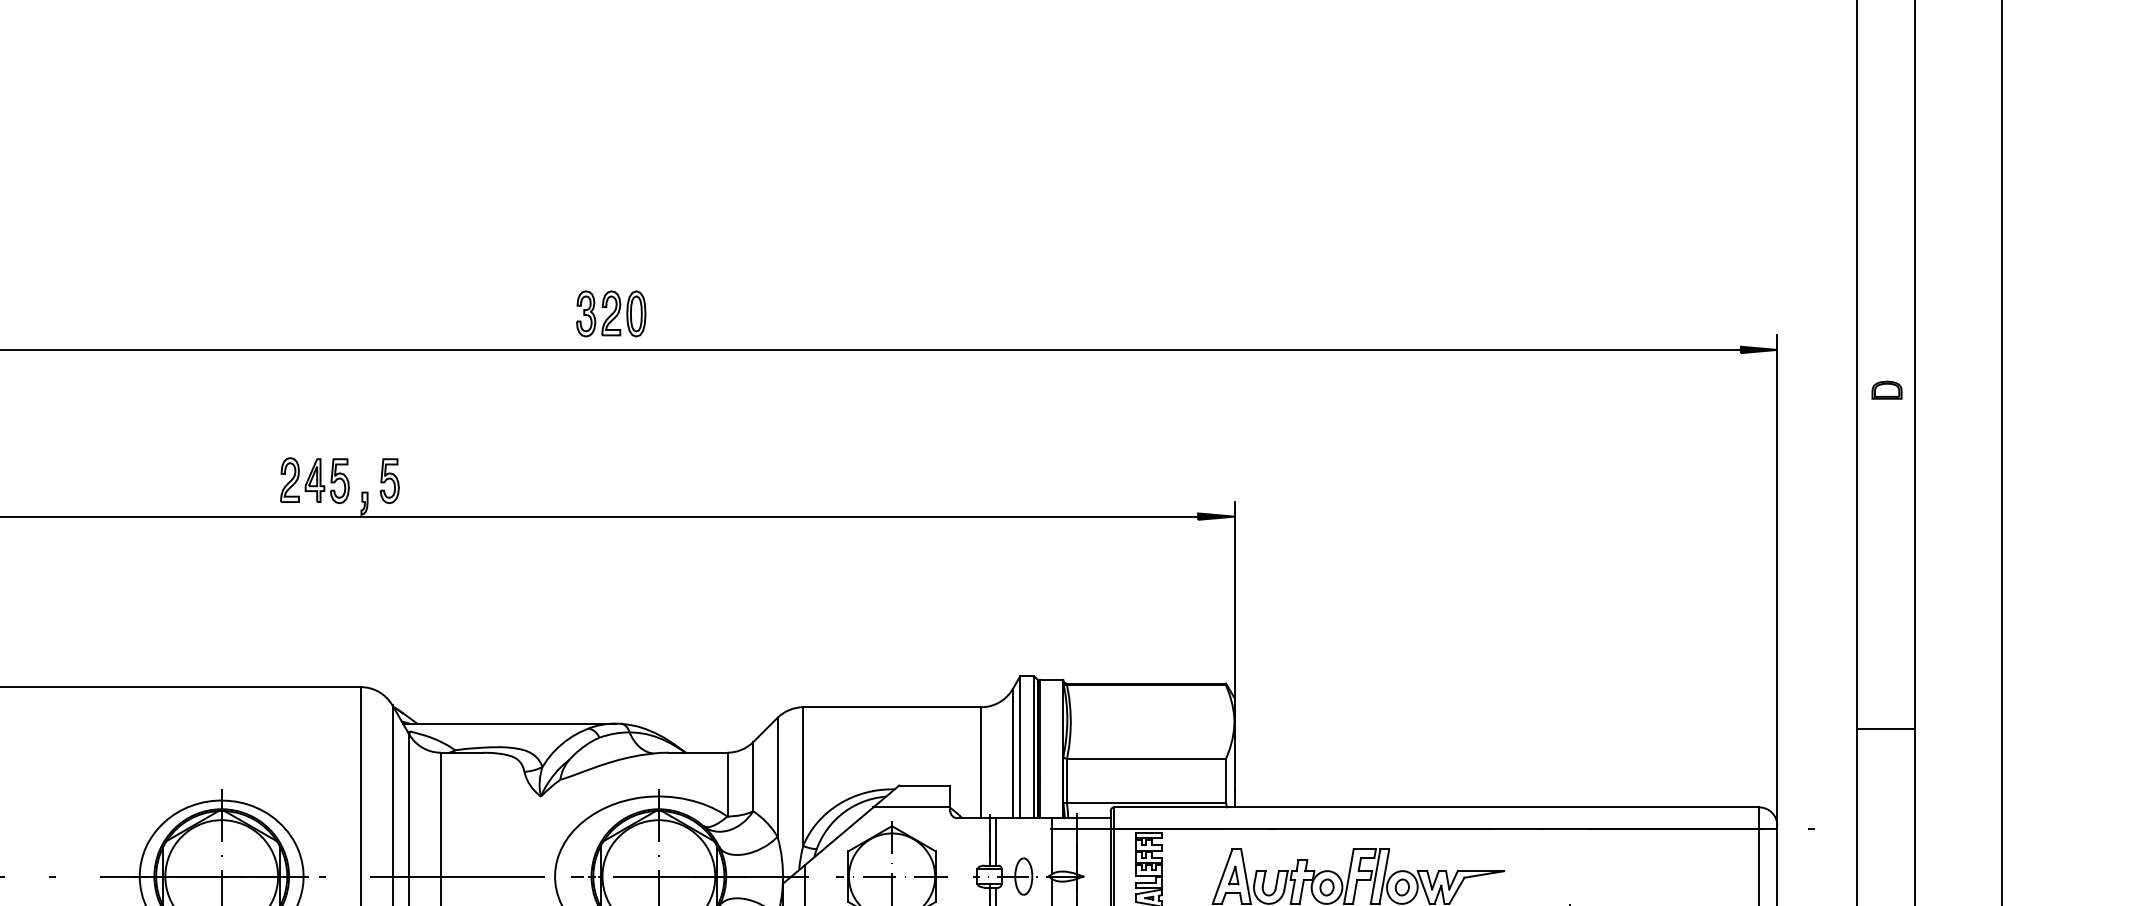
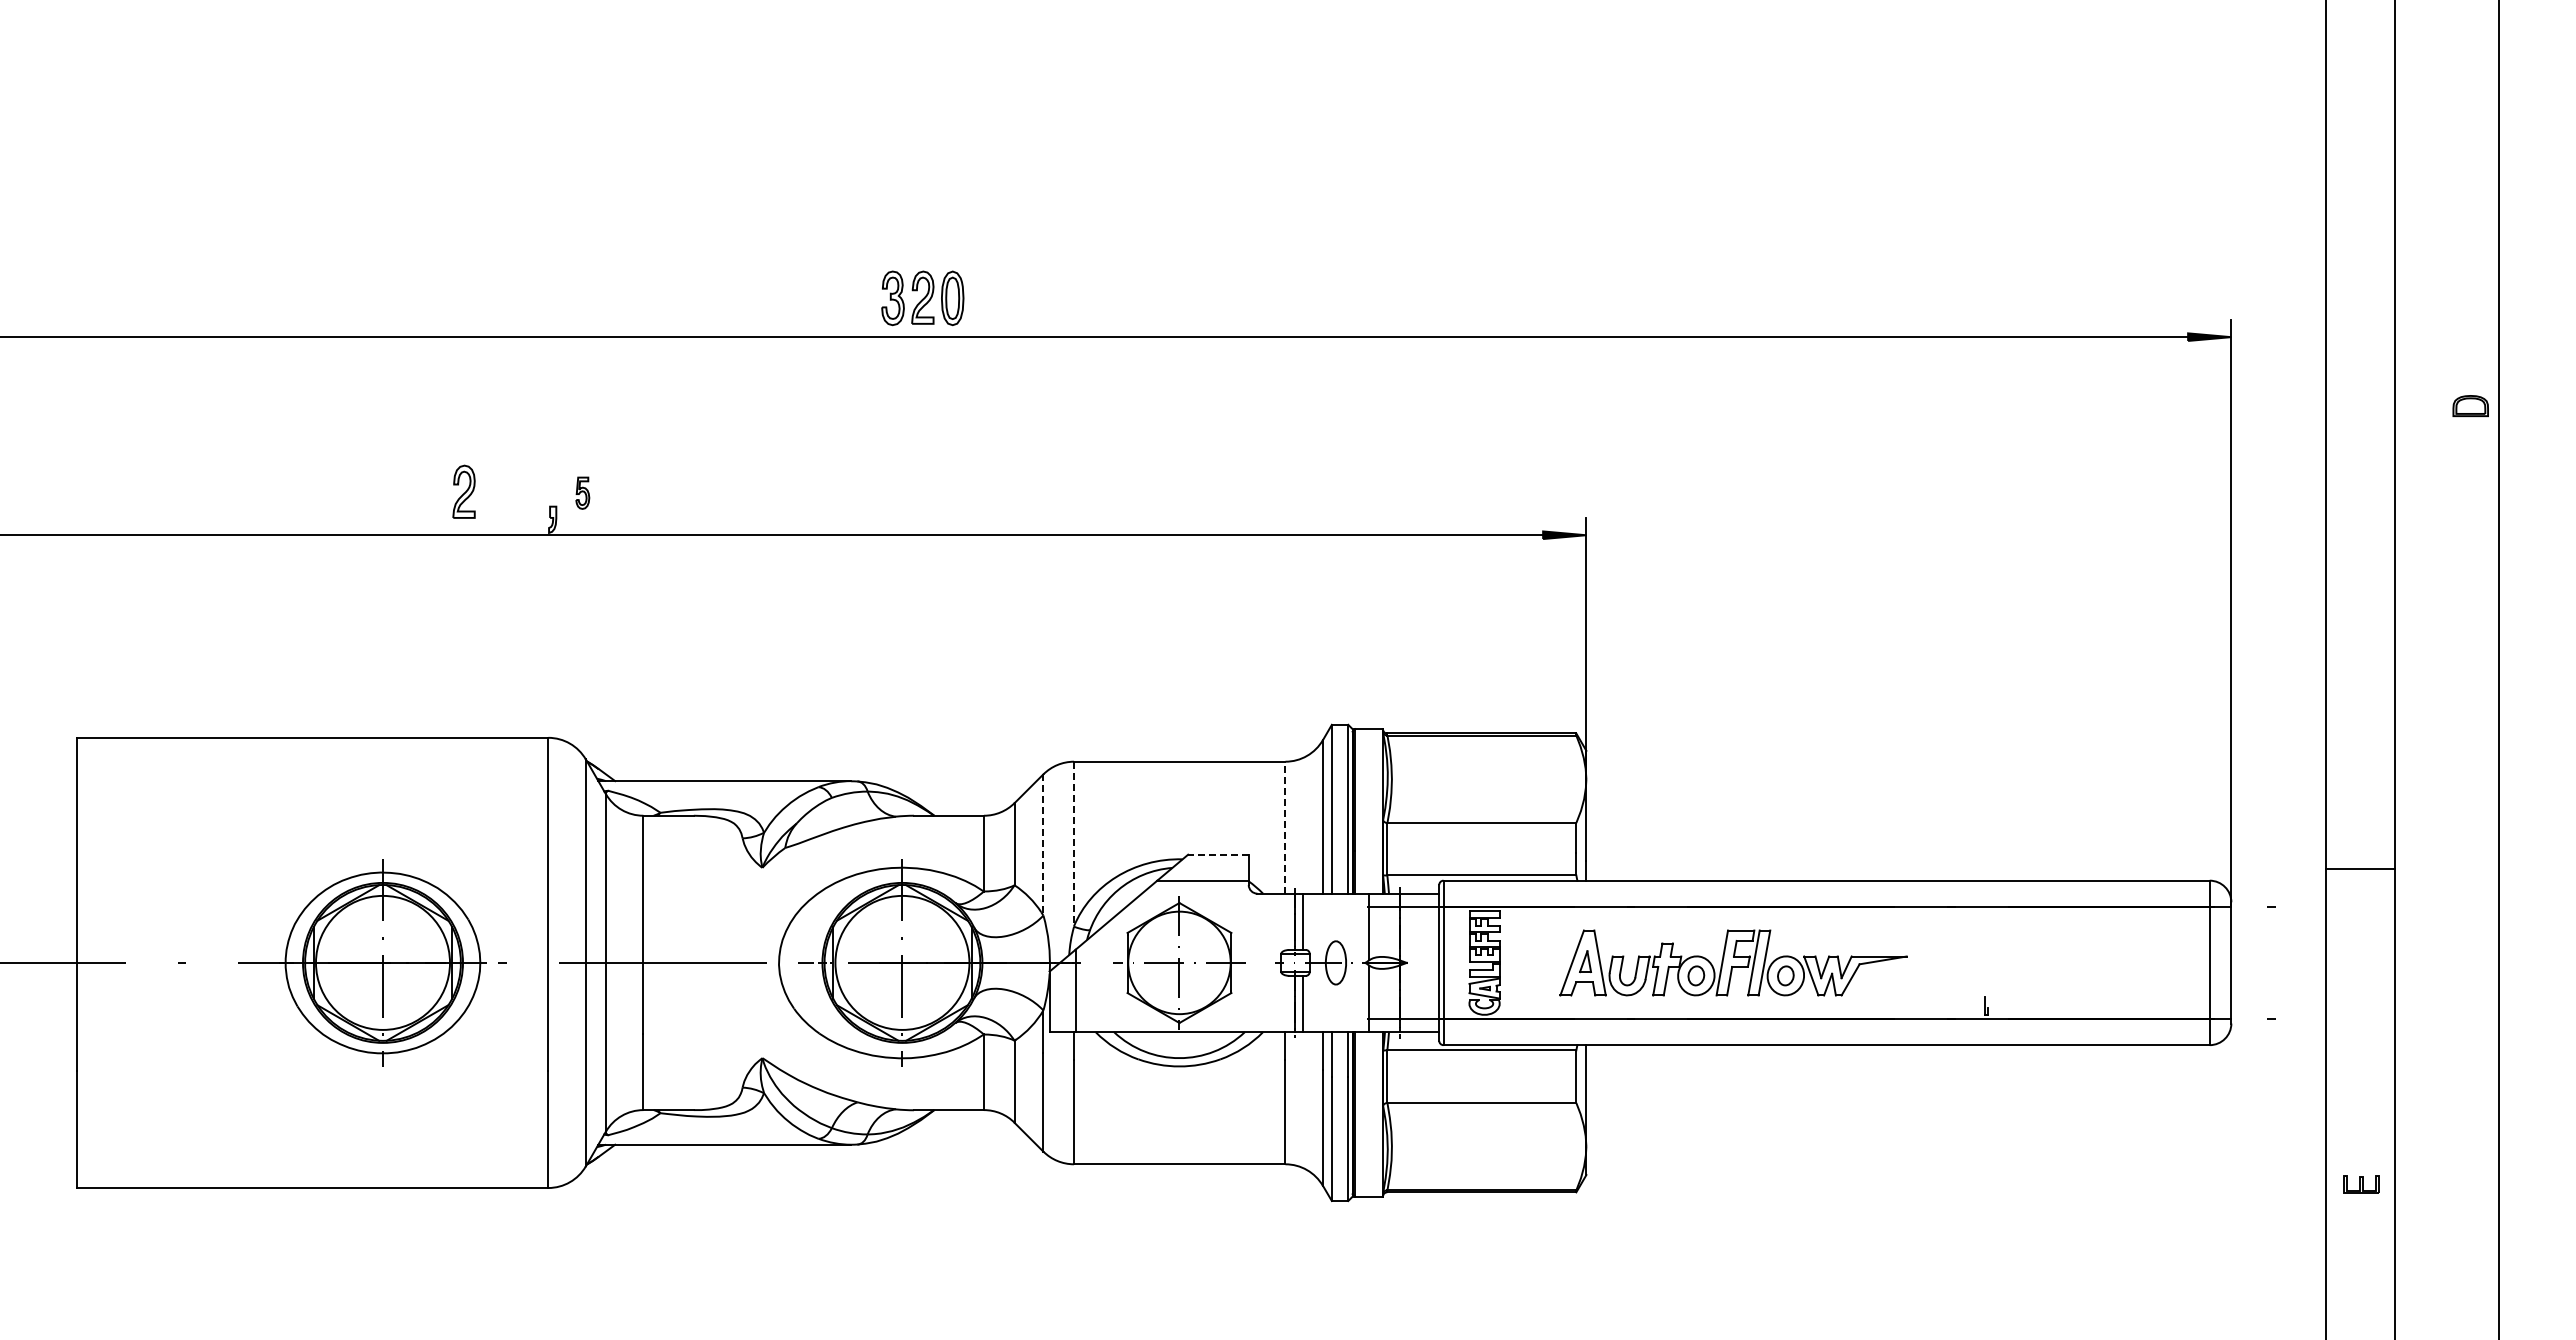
part: (610, 314) -> (922, 298), moved
part: (1886, 390) -> (2470, 406), moved
part: (326, 481) -> (507, 493), removed
part: (389, 481) -> (582, 493), size x0.6
line: (1885, 729) -> (2359, 869), moved
line: (981, 762) -> (1285, 827), solid -> dashed
line: (803, 776) -> (1074, 844), solid -> dashed
line: (777, 777) -> (1043, 845), solid -> dashed
line: (924, 785) -> (1217, 854), solid -> dashed

